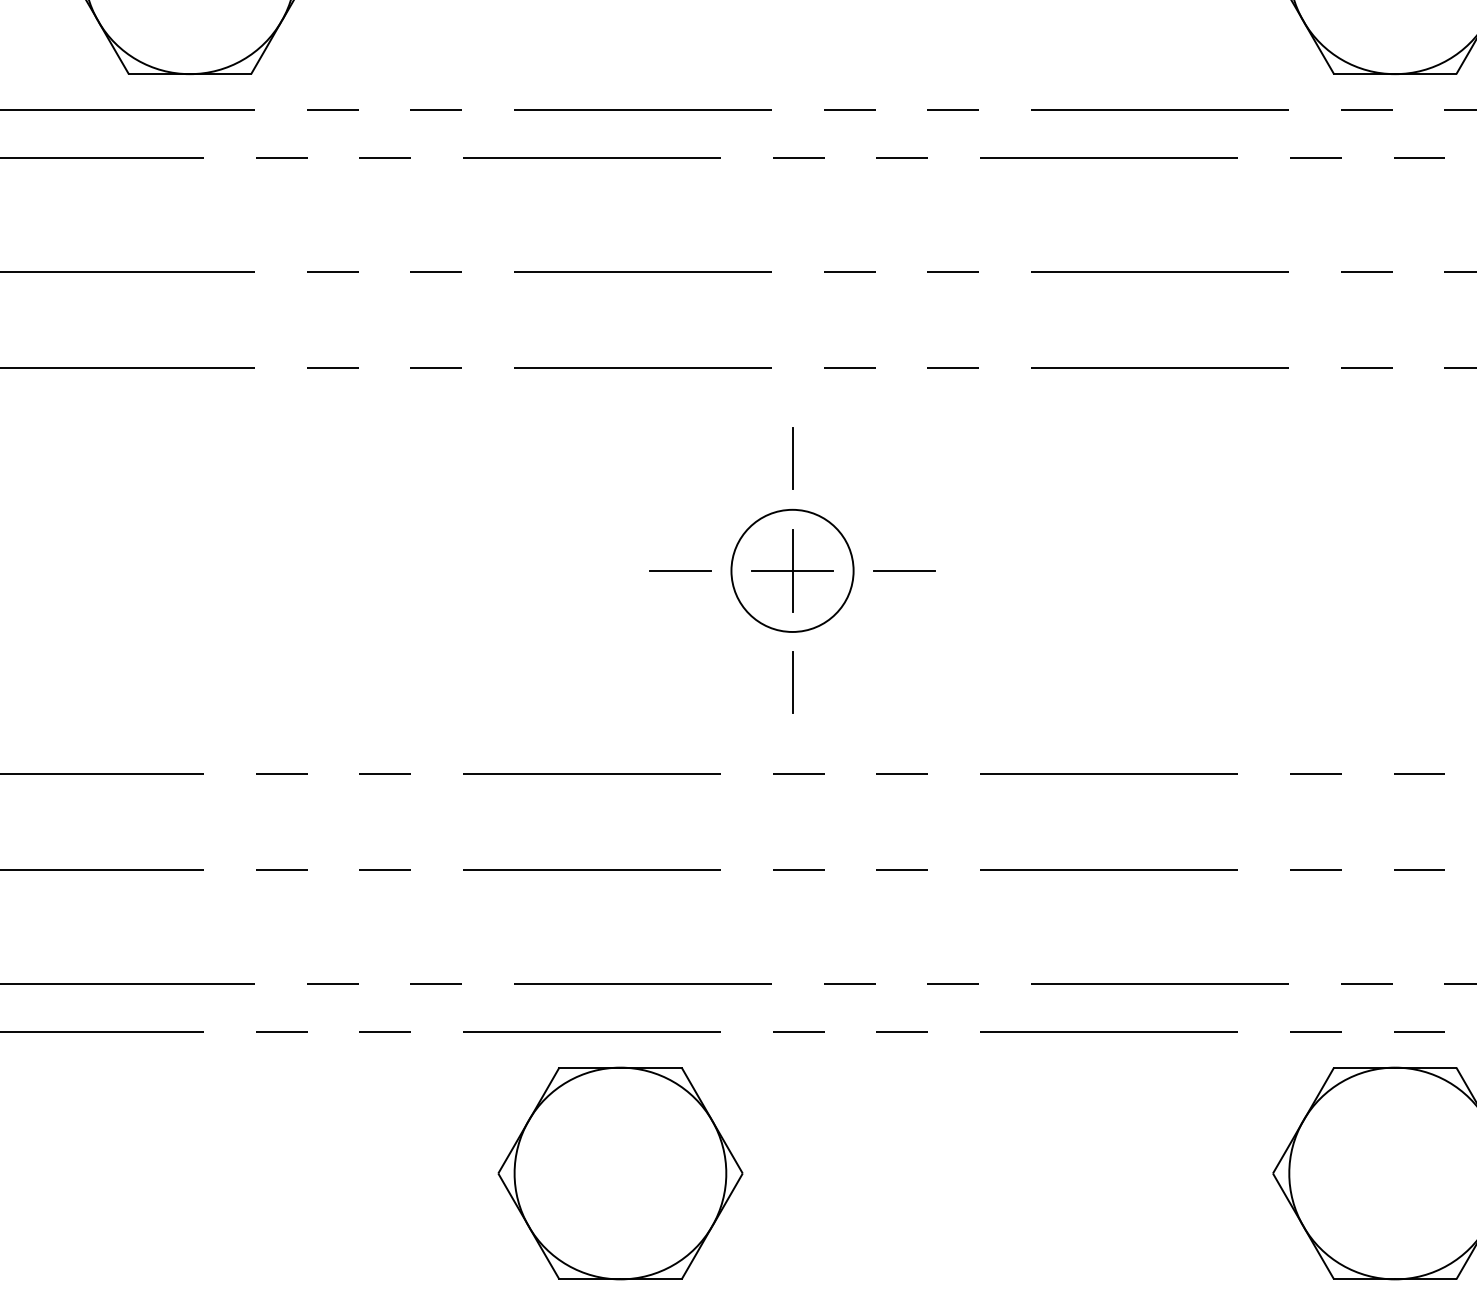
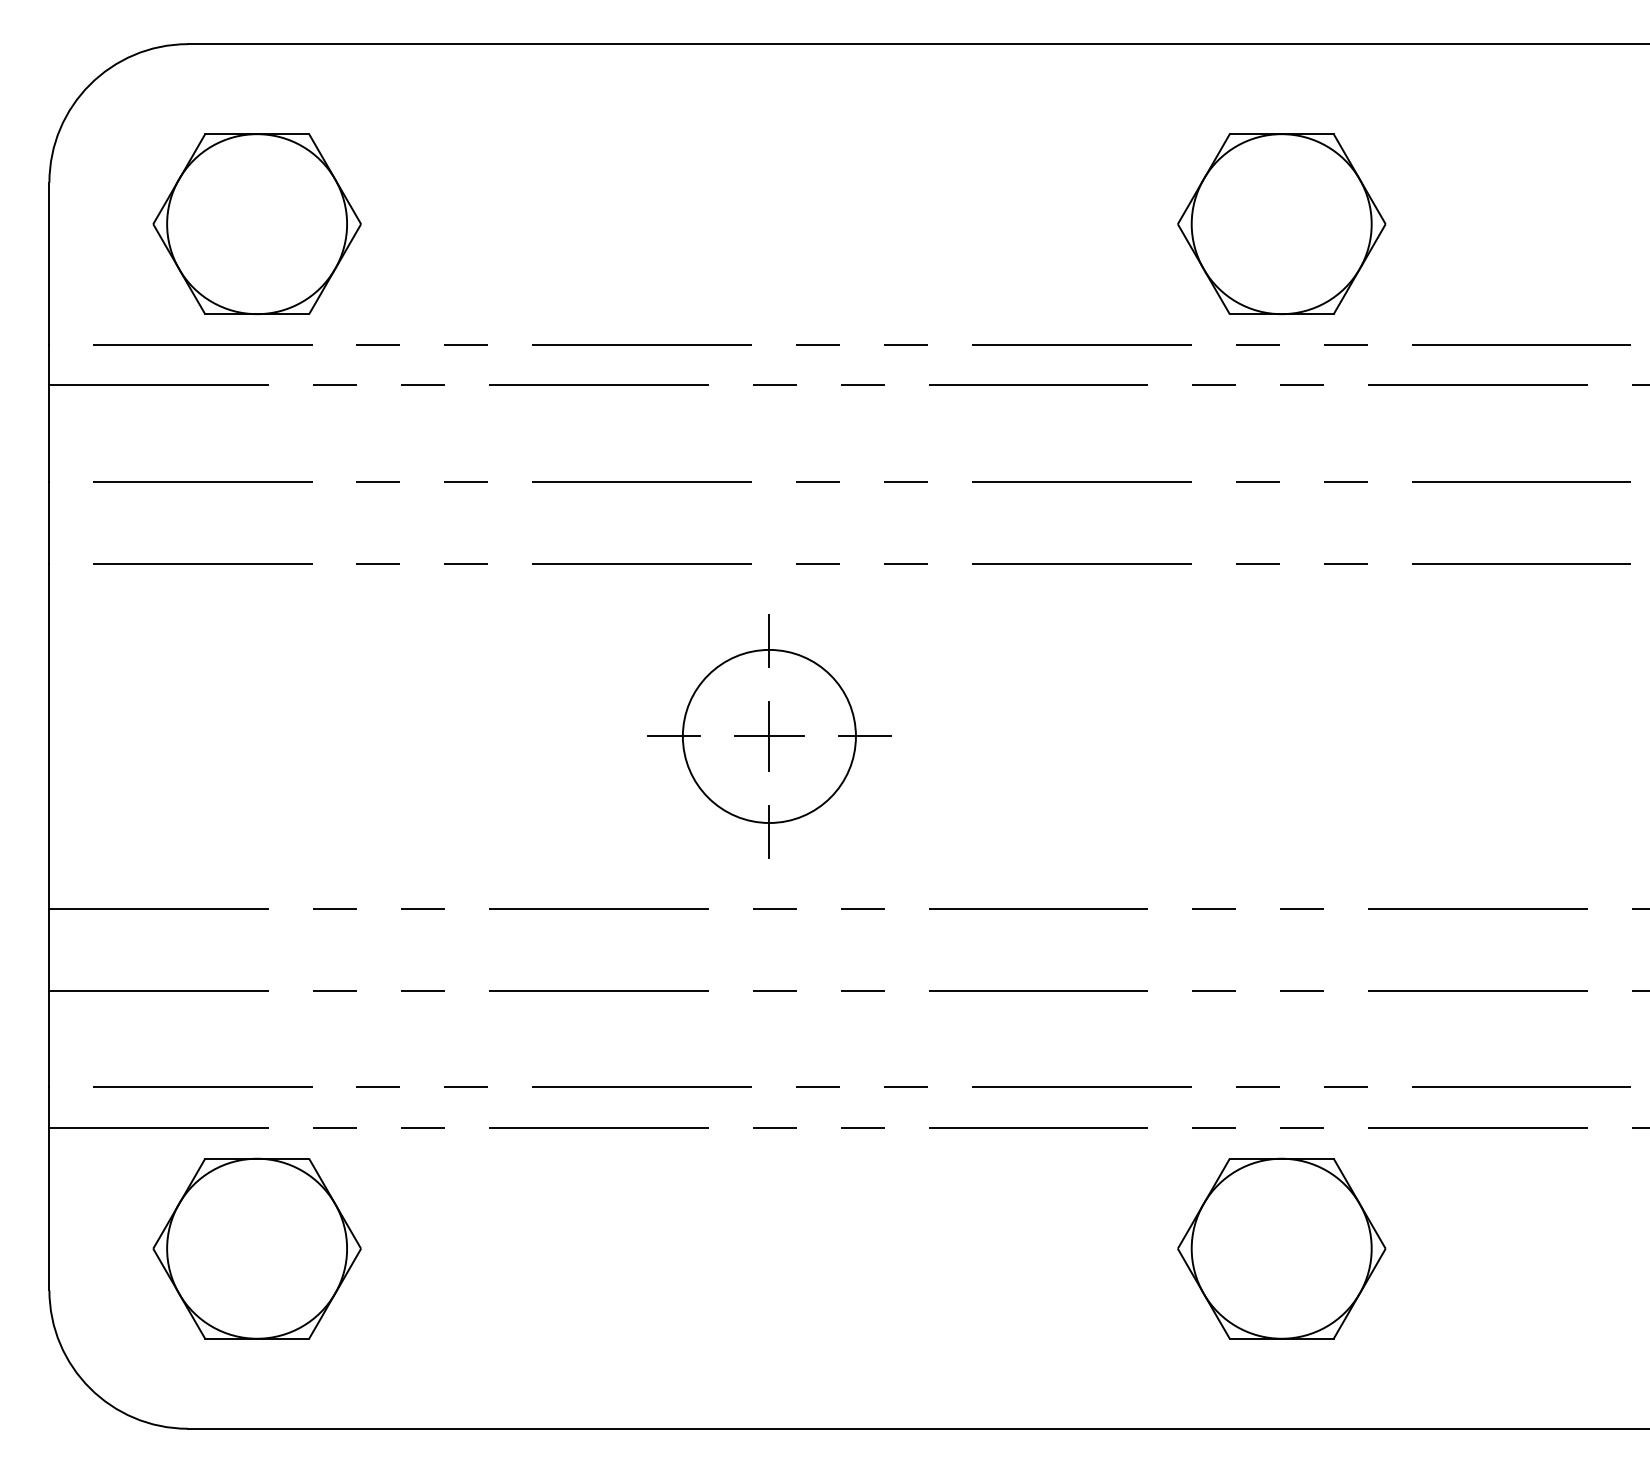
circle: (791, 570) -> (768, 736), size x1.67
part: (619, 1173) -> (256, 1248), moved

